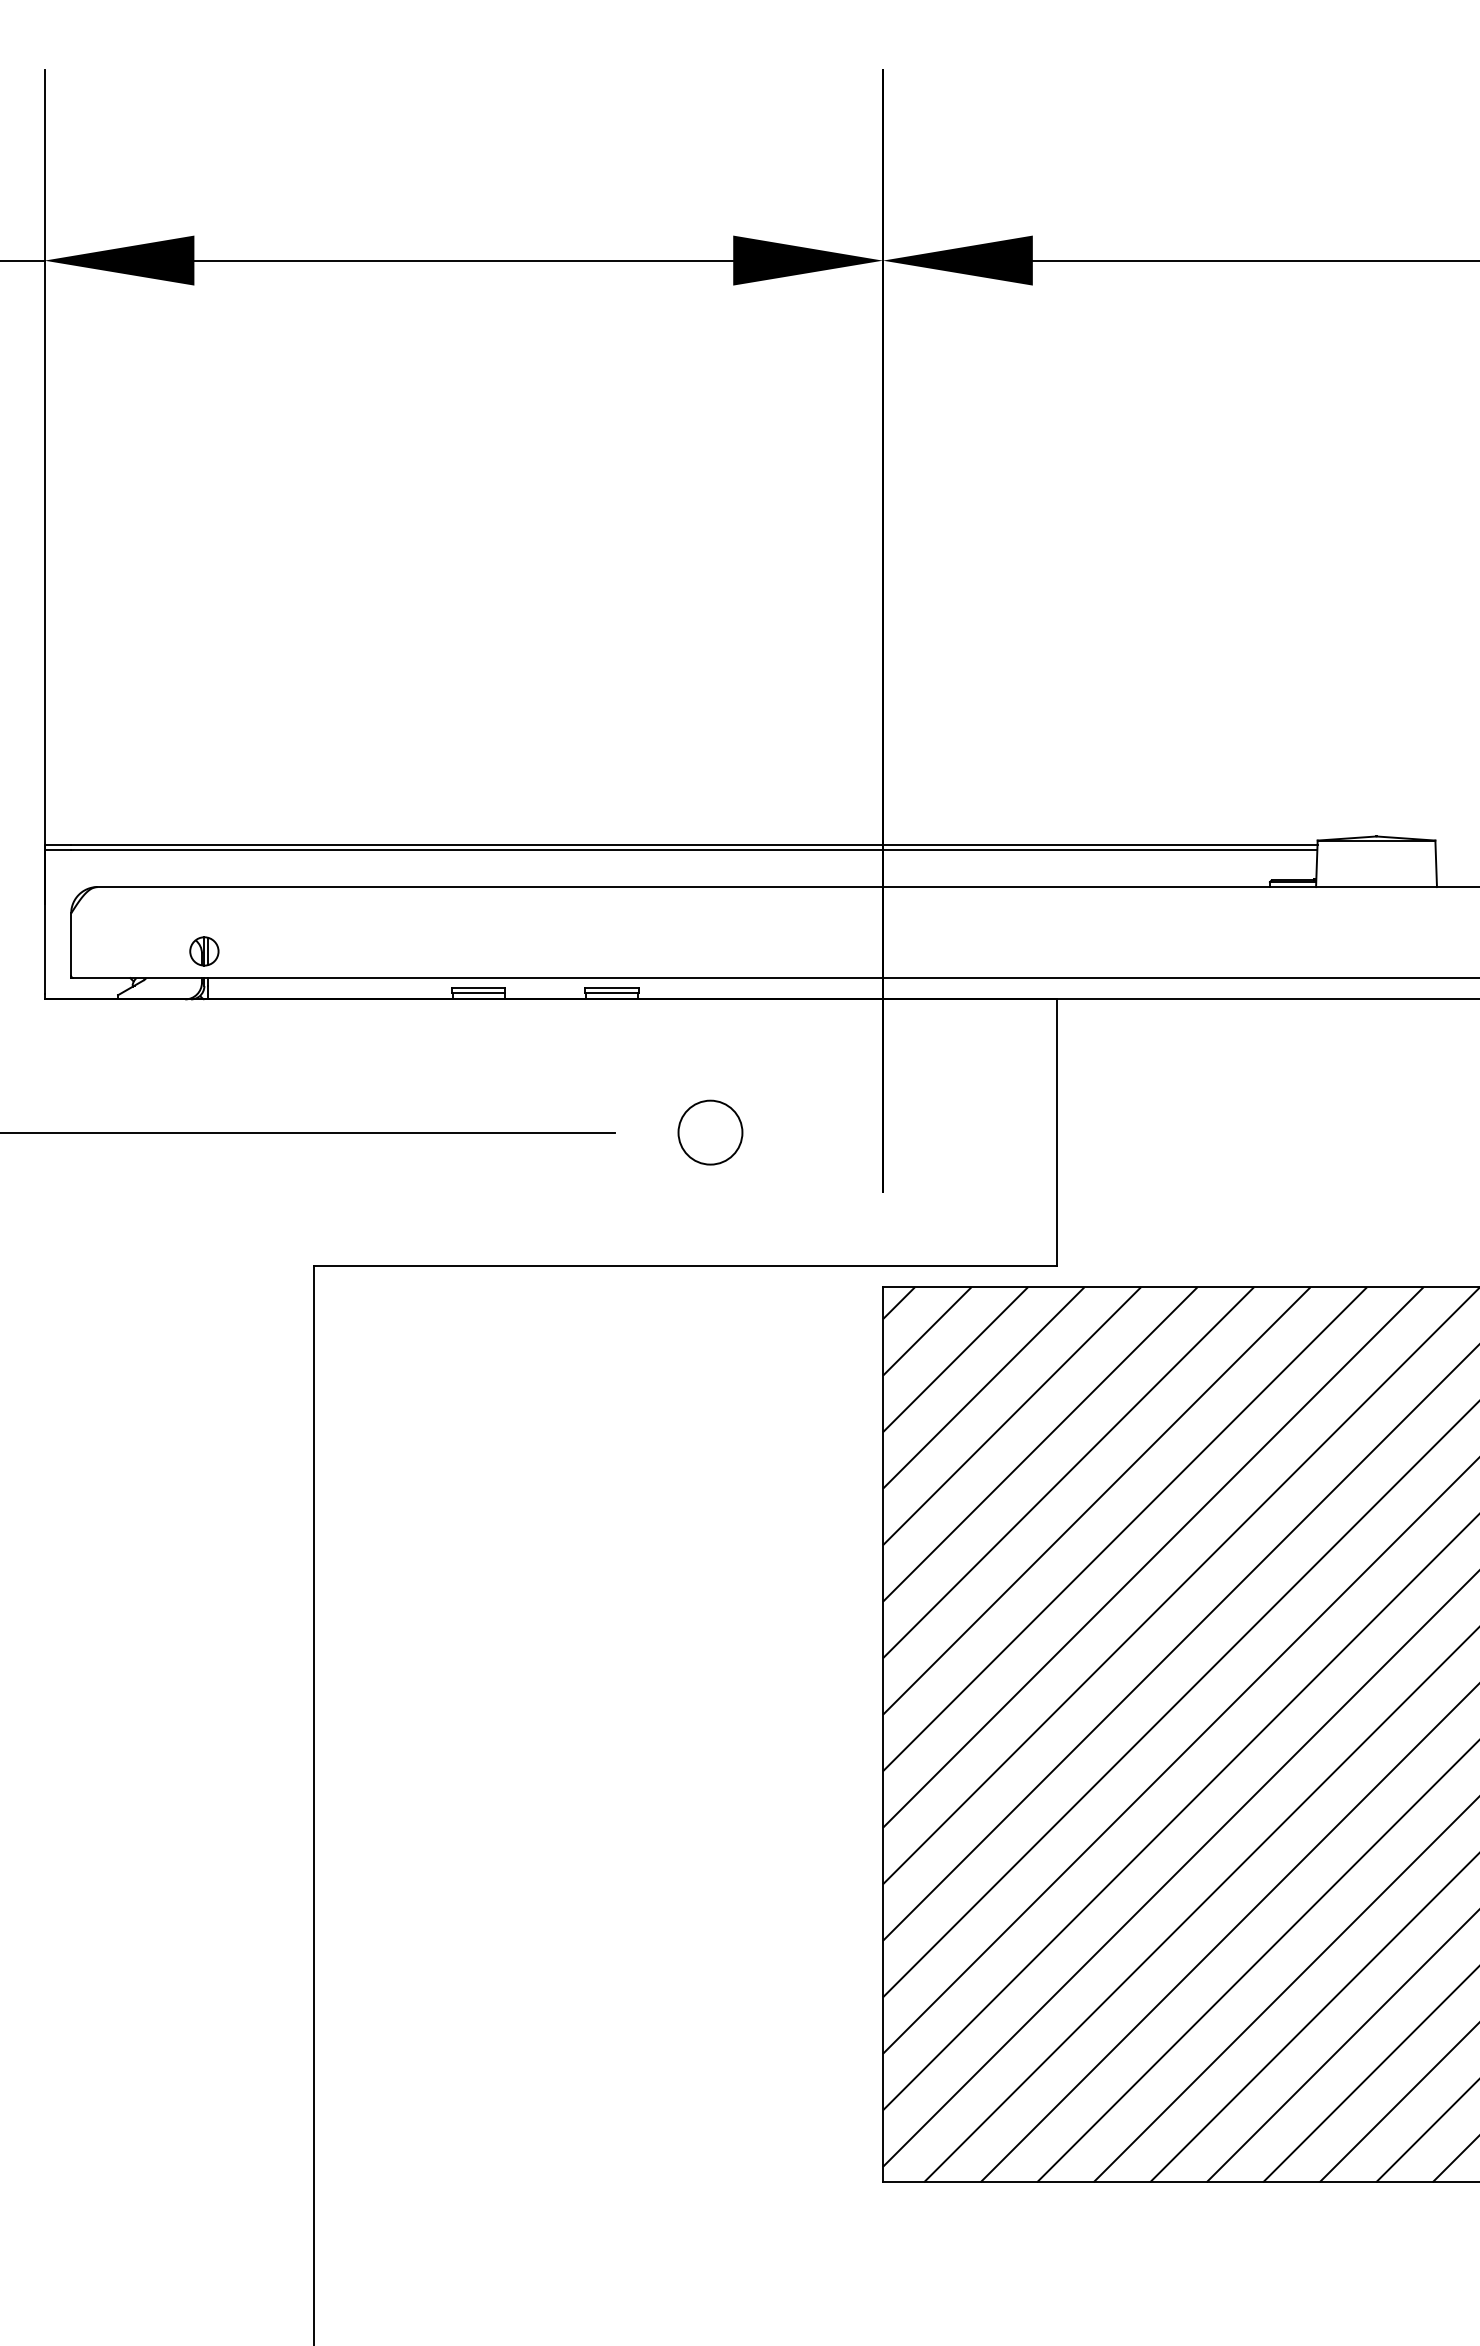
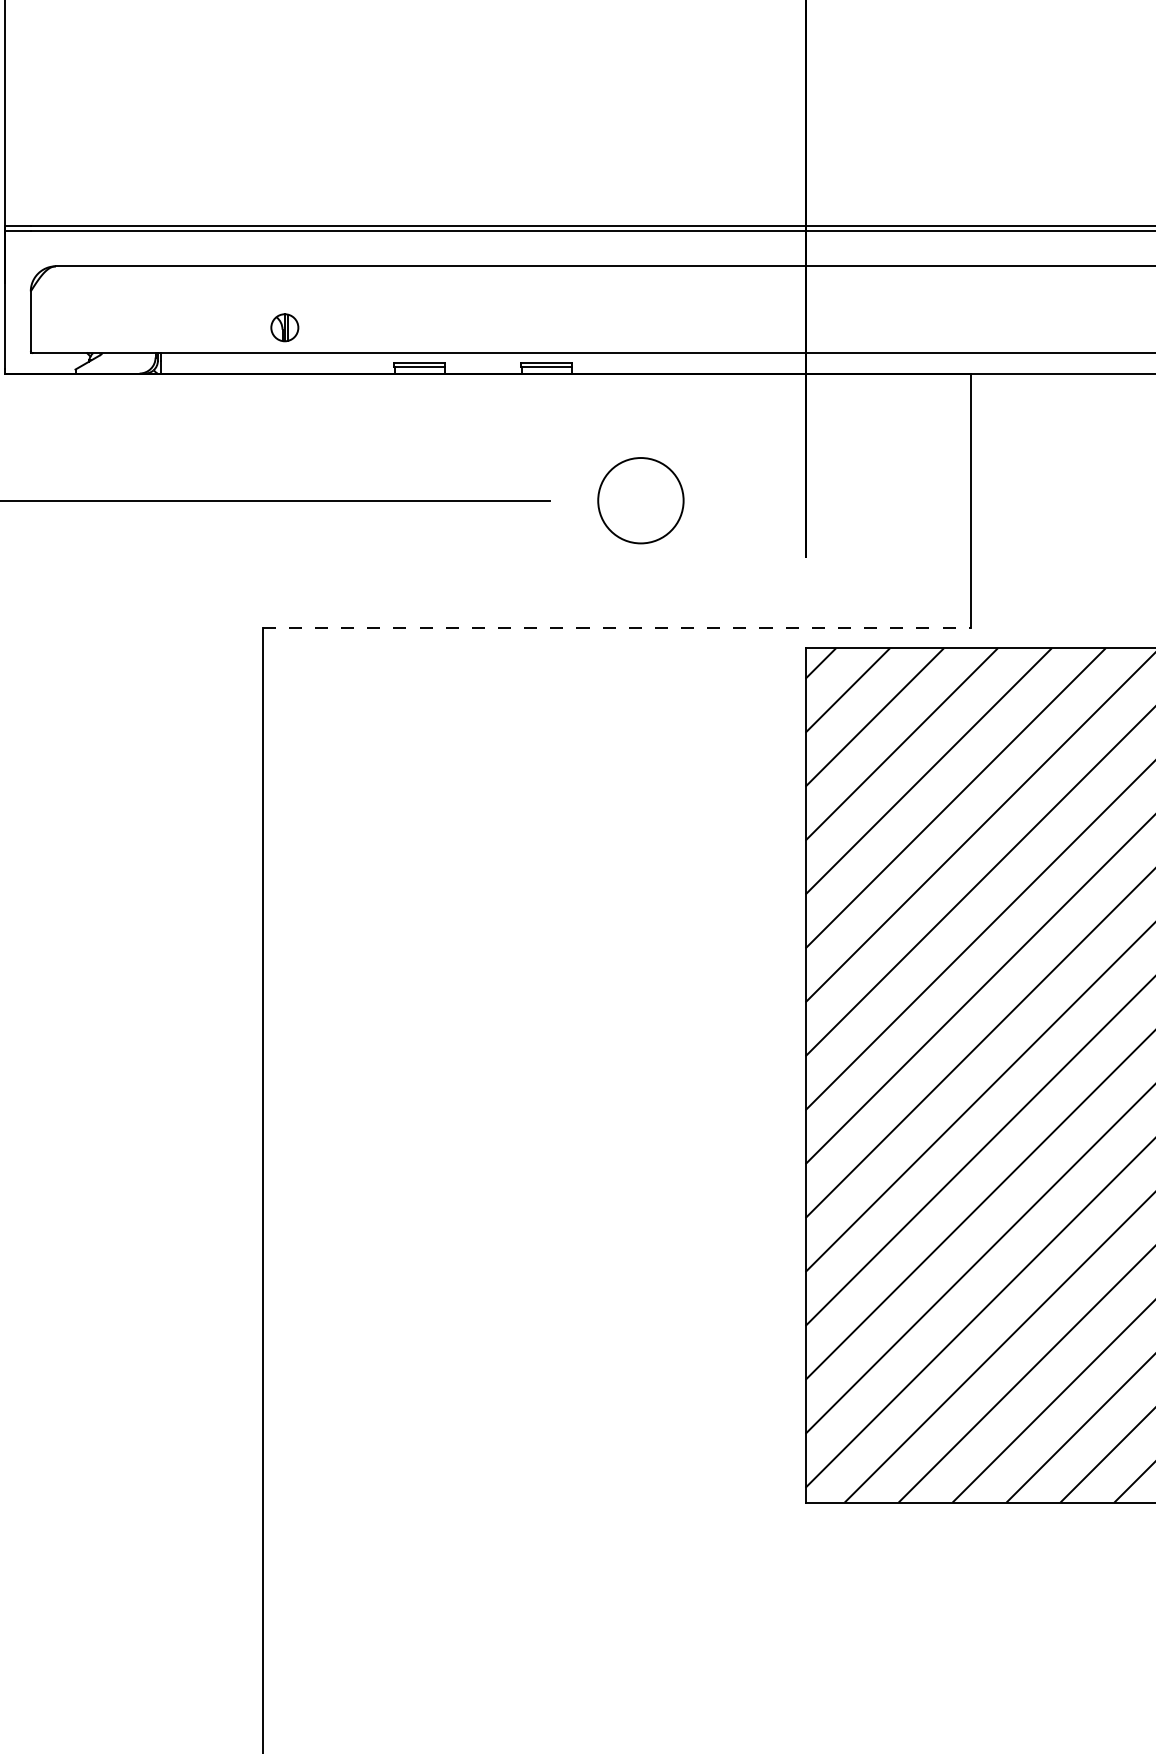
part: (204, 951) -> (284, 327), moved
circle: (710, 1132) -> (640, 500), size x1.4
line: (685, 1265) -> (617, 627), solid -> dashed

